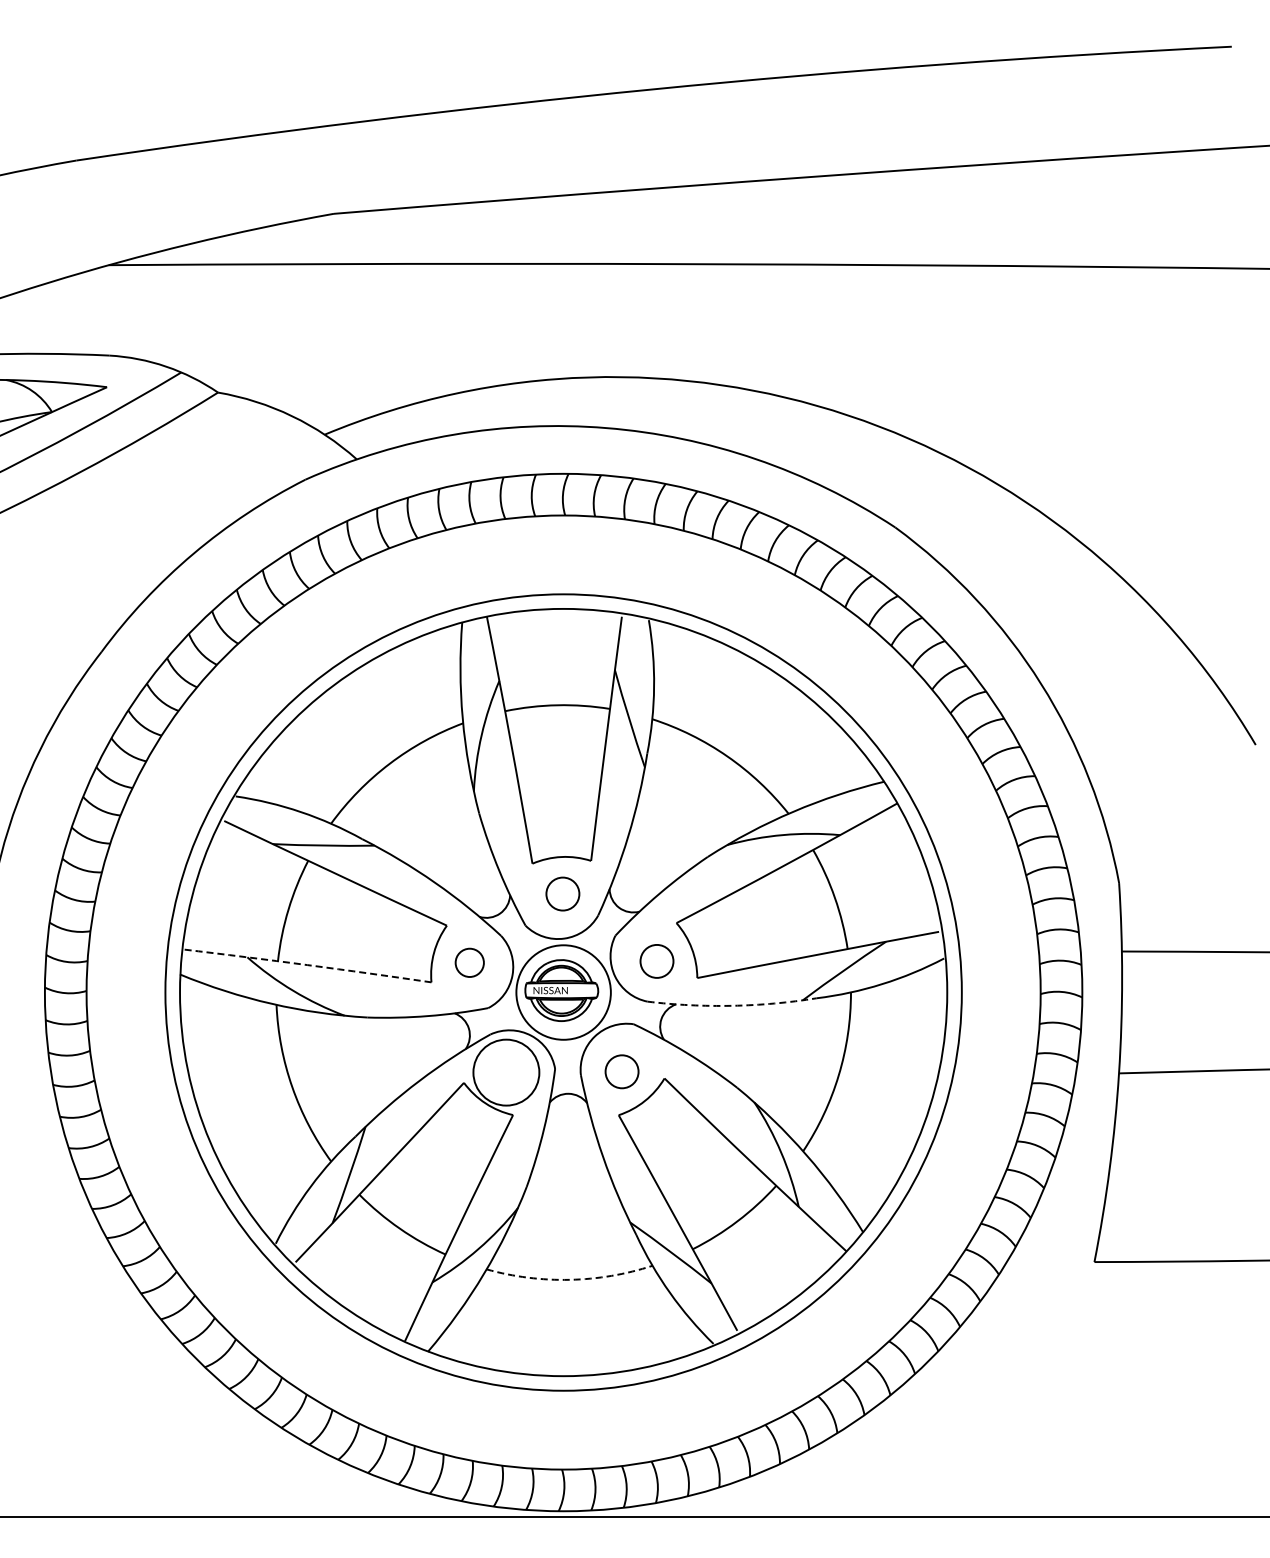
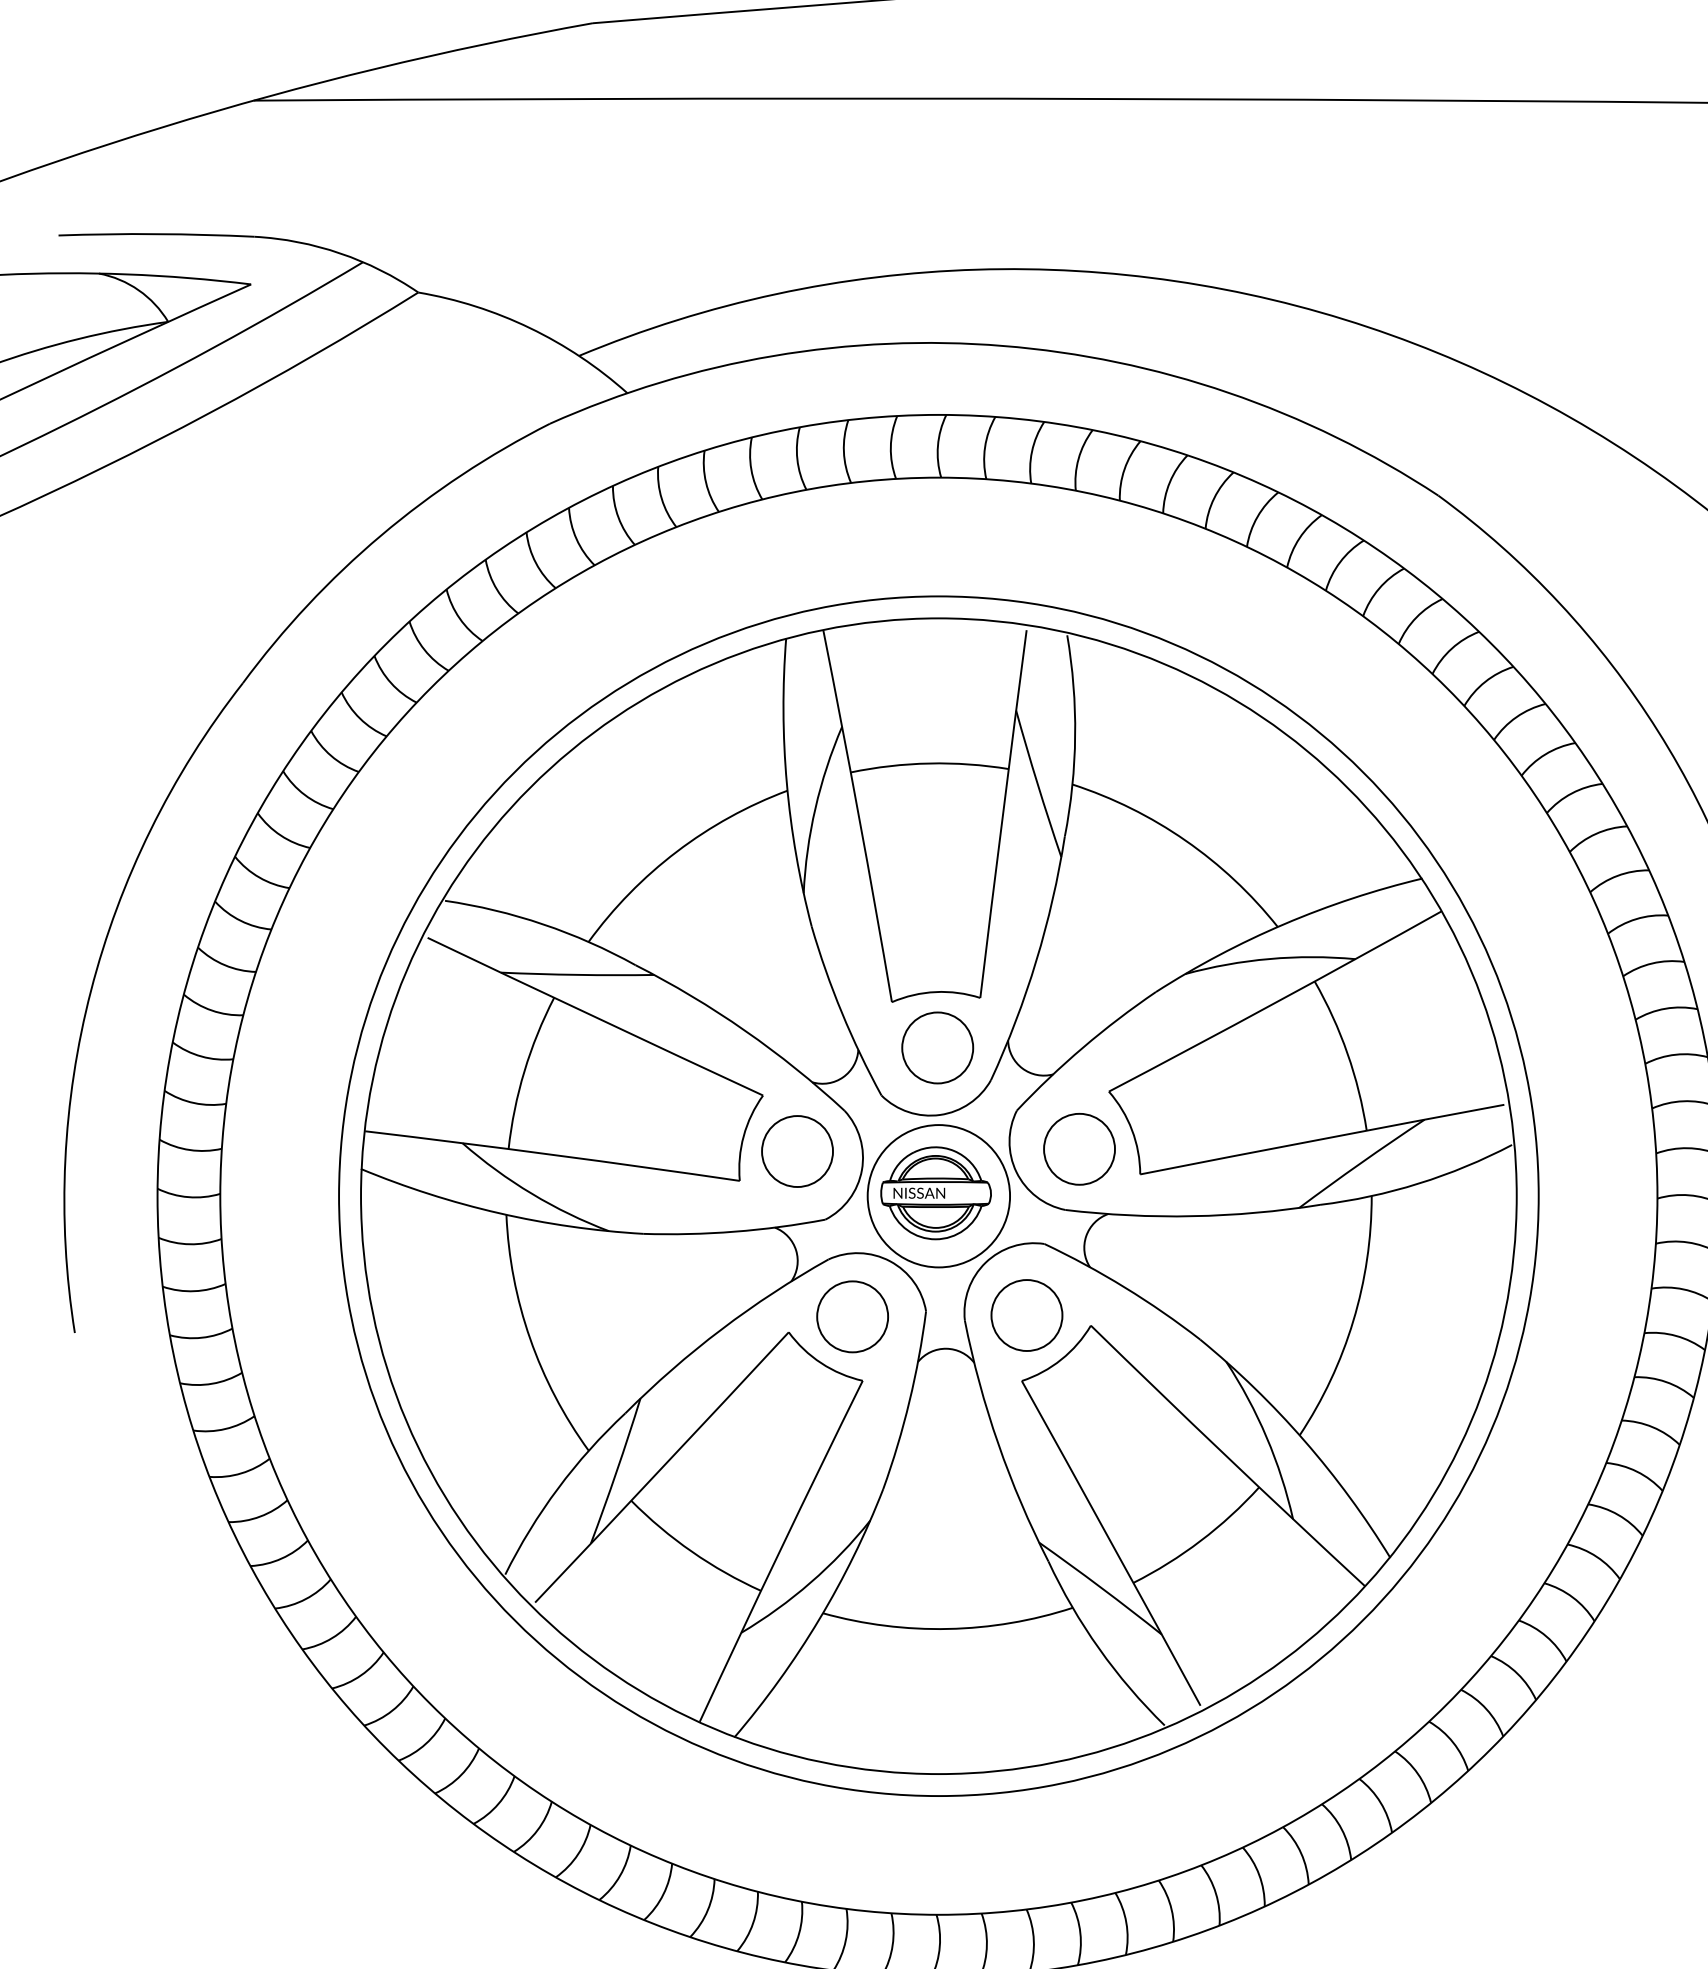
circle: (562, 893) -> (937, 1047), size x1.43
circle: (656, 961) -> (1078, 1149), size x1.43
circle: (469, 962) -> (797, 1150), size x1.67
arc: (307, 965) -> (553, 1155), dashed -> solid
arc: (732, 1005) -> (1193, 1215), dashed -> solid
circle: (621, 1071) -> (1026, 1315), size x1.43
circle: (505, 1072) -> (851, 1316), size x0.71
arc: (569, 1279) -> (947, 1628), dashed -> solid

